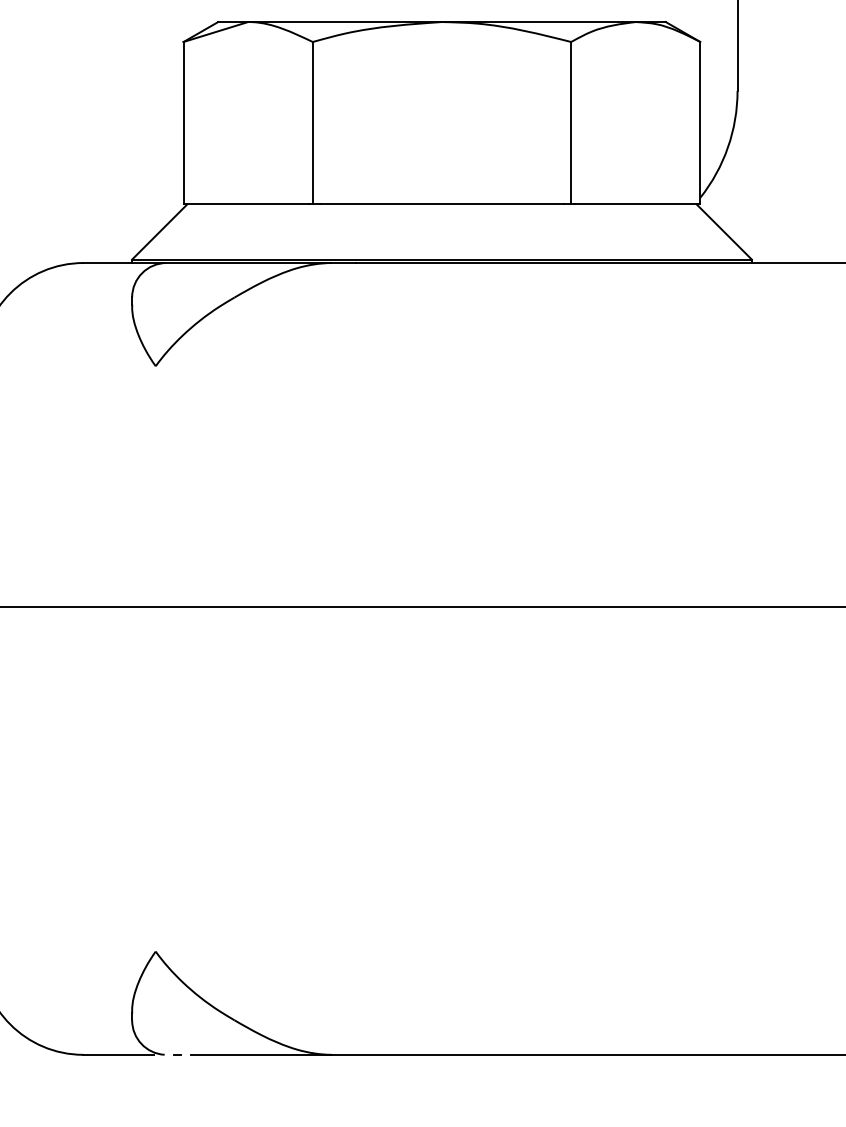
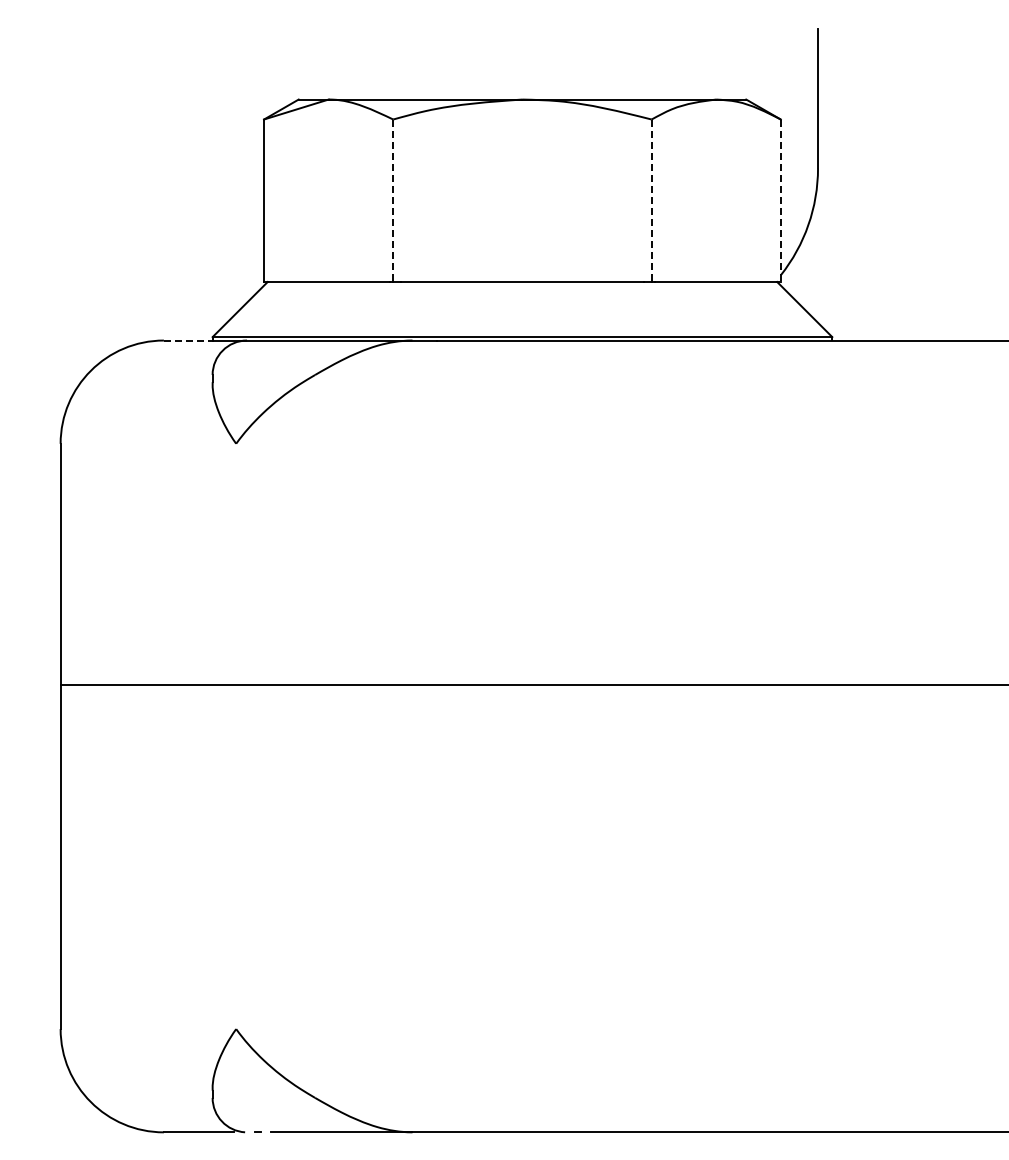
line: (313, 123) -> (393, 201), solid -> dashed
line: (571, 123) -> (651, 201), solid -> dashed
line: (700, 123) -> (780, 201), solid -> dashed
line: (108, 262) -> (188, 340), solid -> dashed

